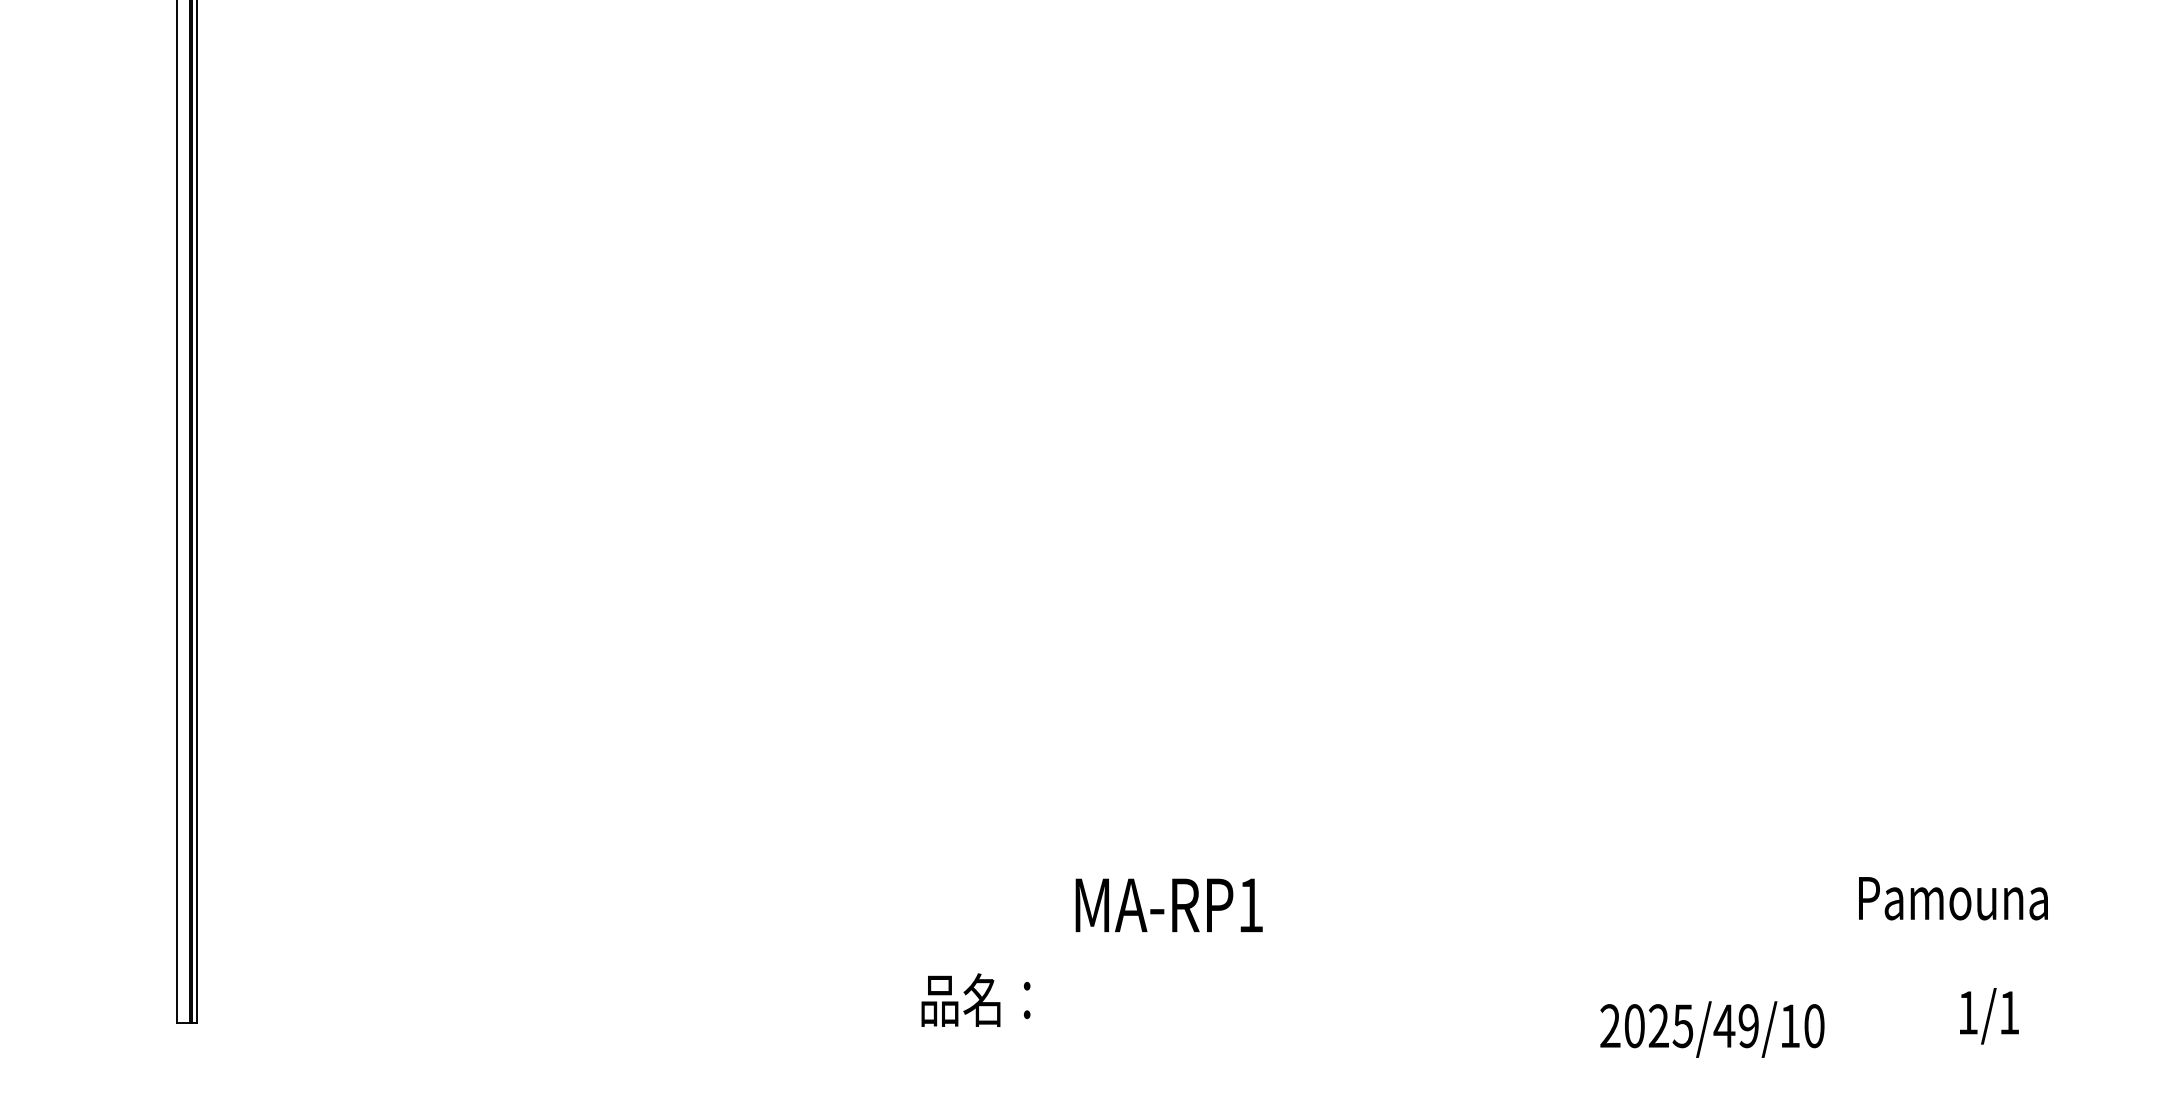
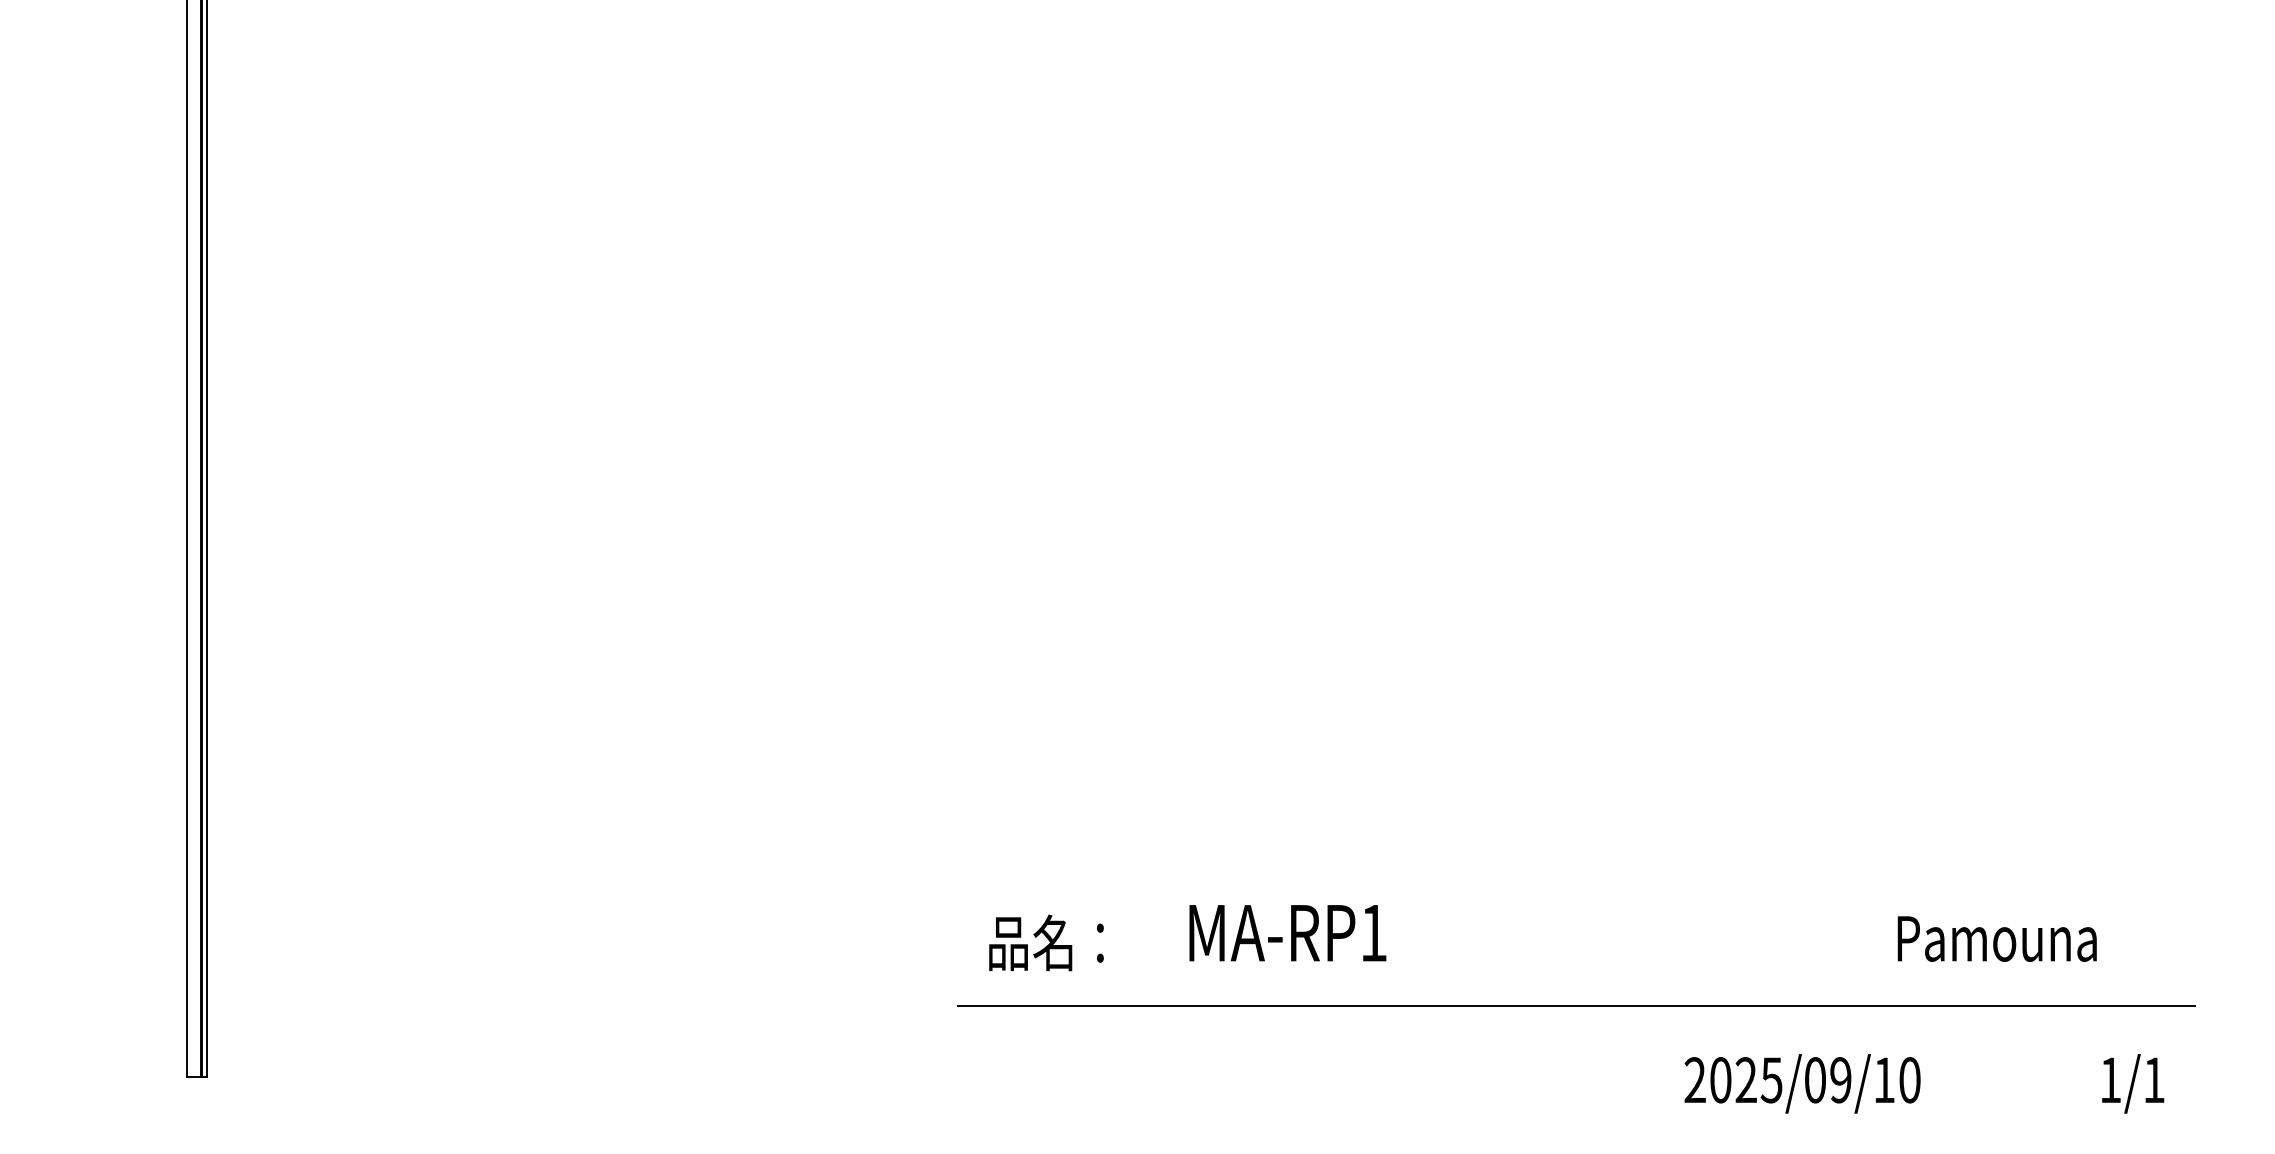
text: (1952, 898) -> (1996, 938), moved
text: (1168, 905) -> (1287, 933), moved
line: (1497, 956) -> (1576, 1006), added
text: (975, 999) -> (1046, 942), moved
text: (1989, 1015) -> (2133, 1083), moved
text: (1723, 1026) -> (1814, 1080), 2025/49/10 -> 2025/09/10

